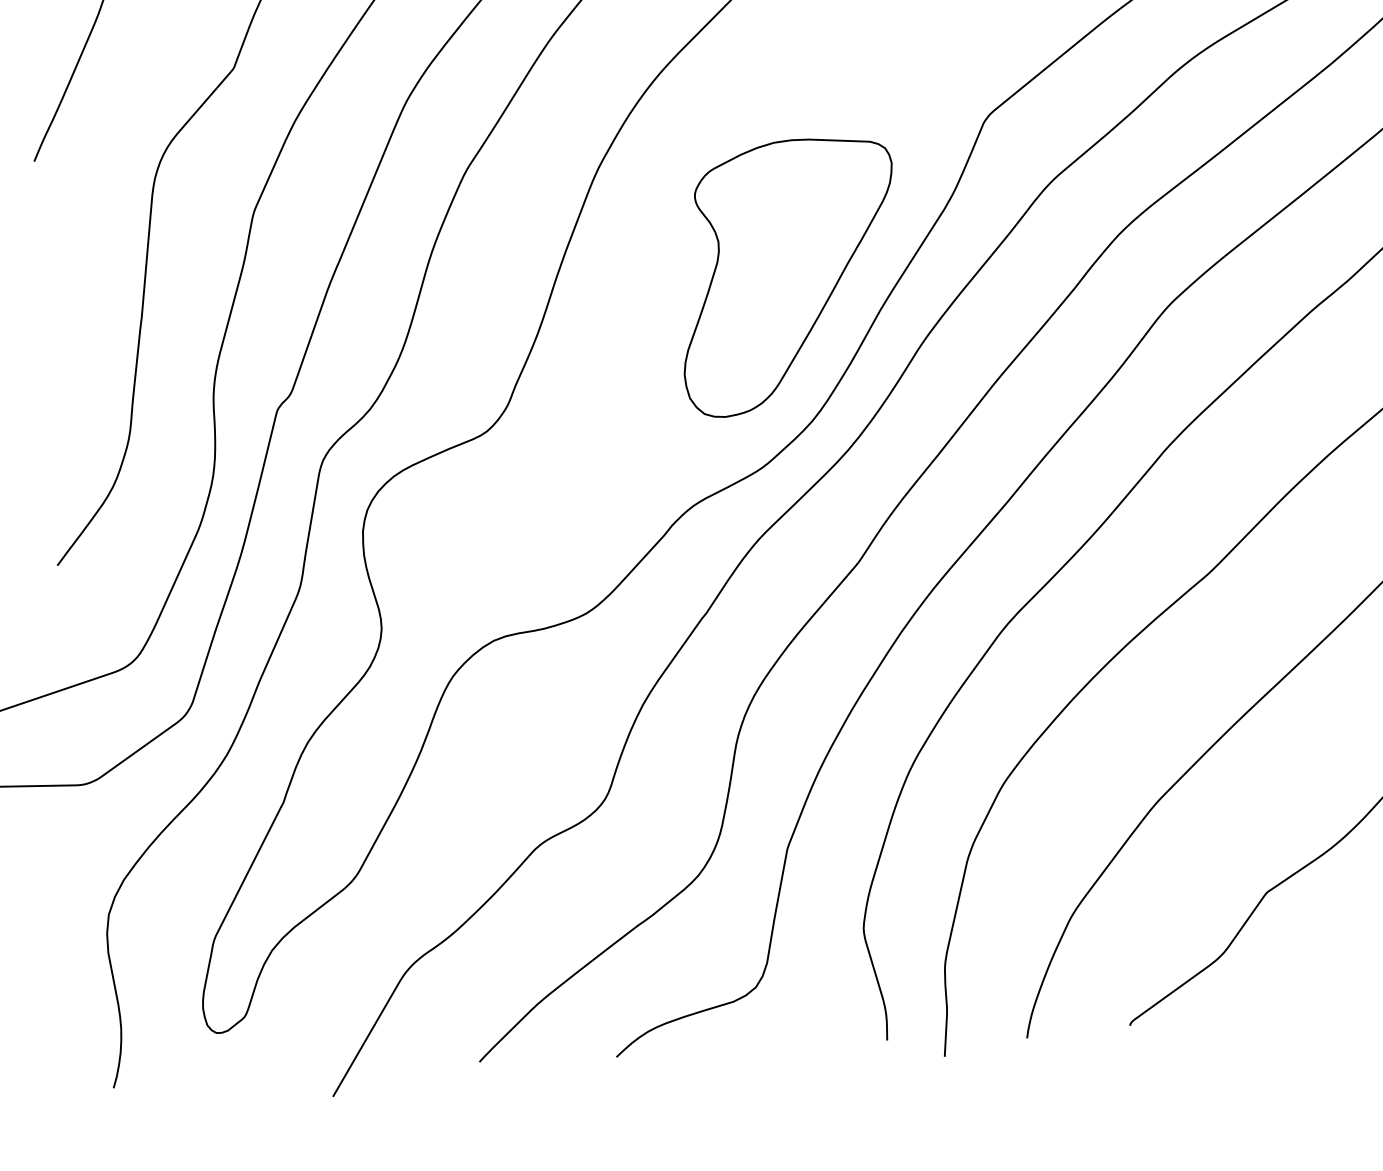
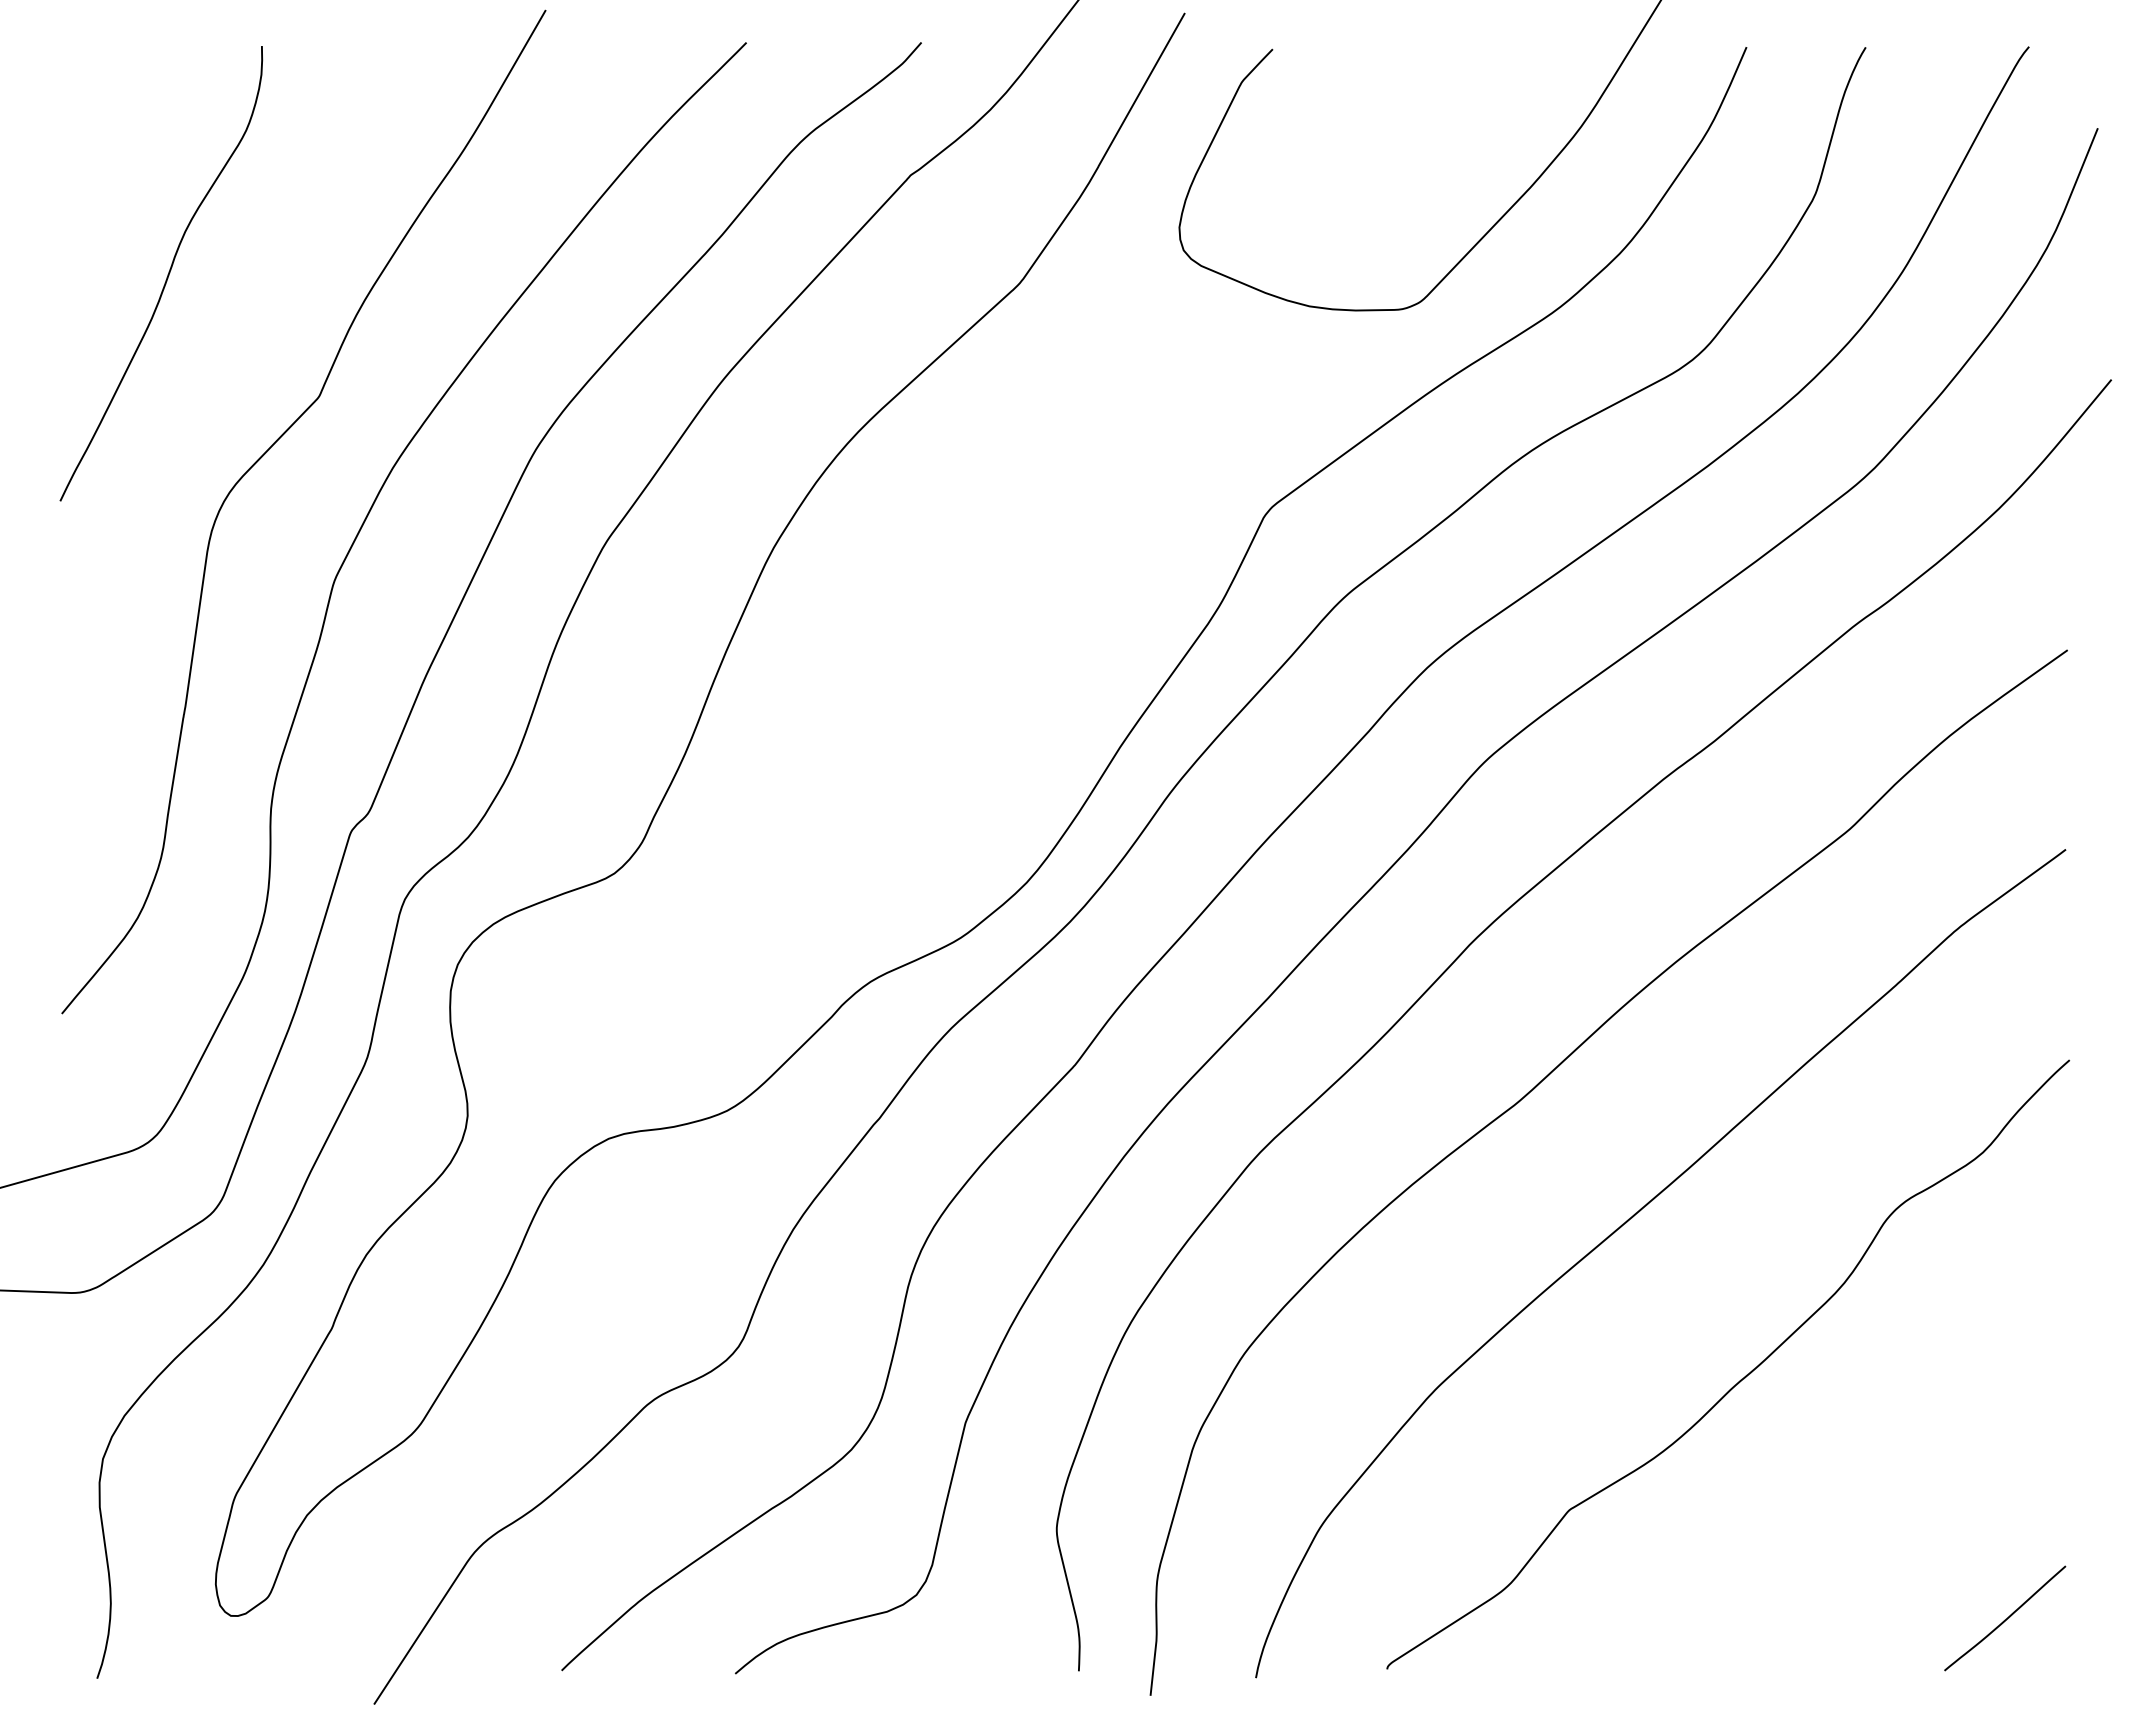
part: (788, 276) -> (1006, 698), removed

